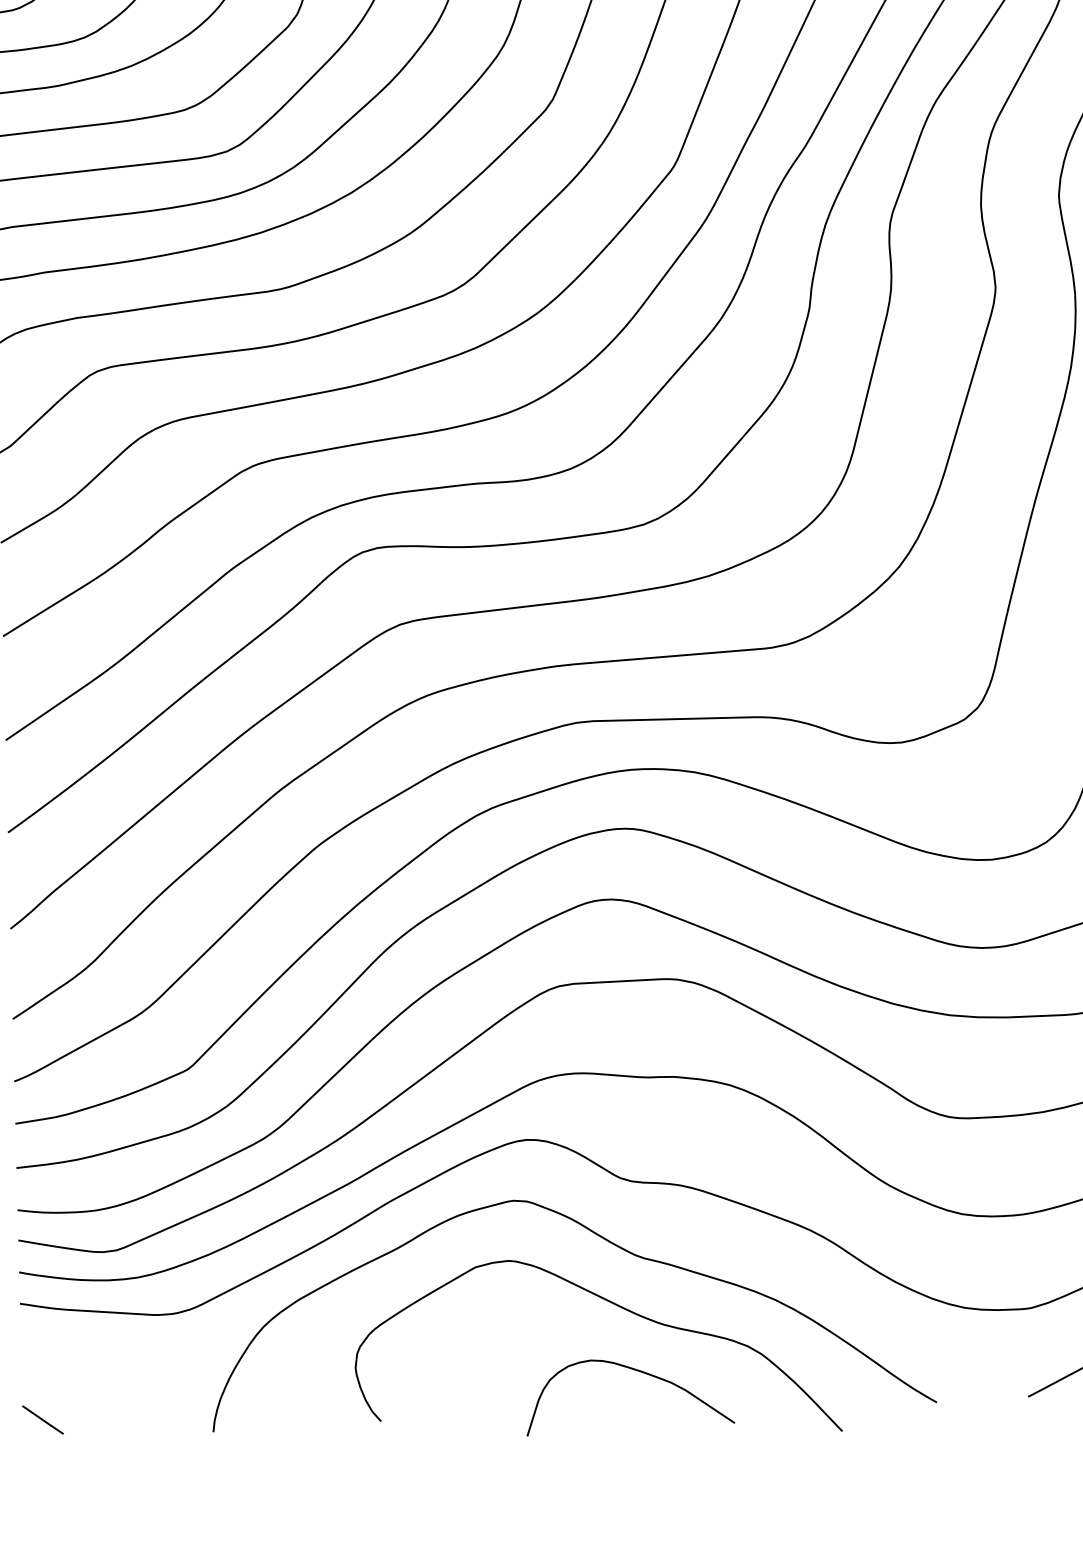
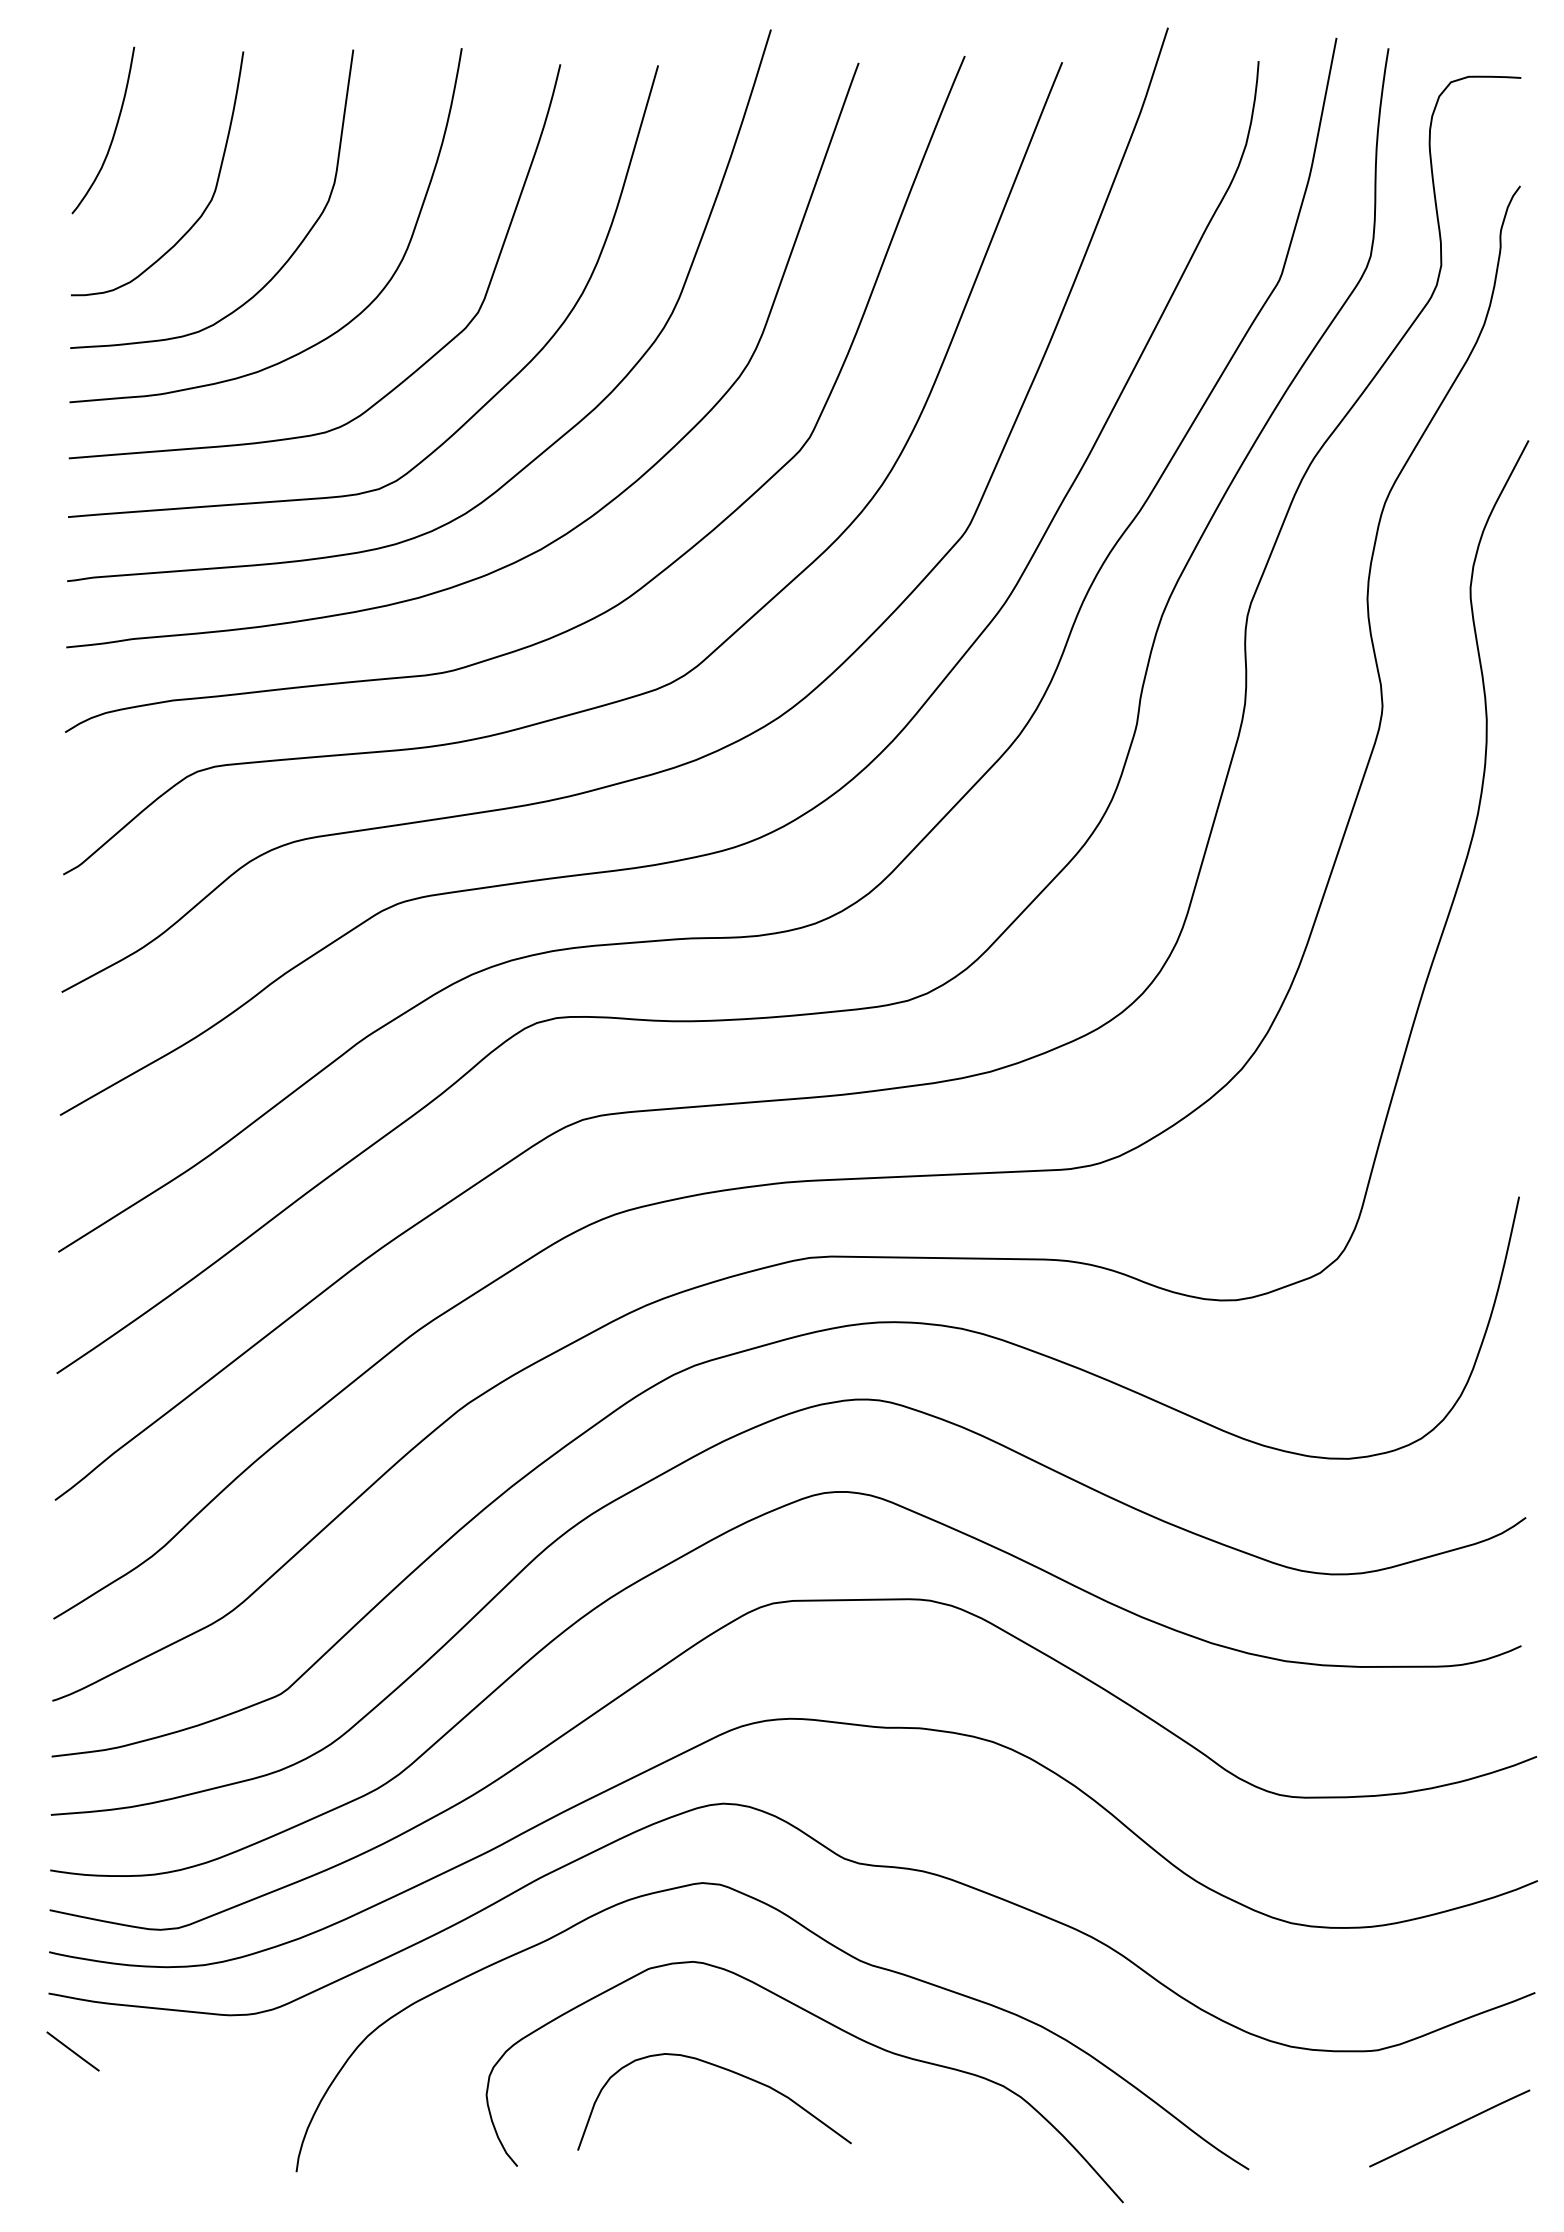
curve: (639, 1371) -> (728, 2071), moved
line: (42, 1420) -> (72, 2051), moved

